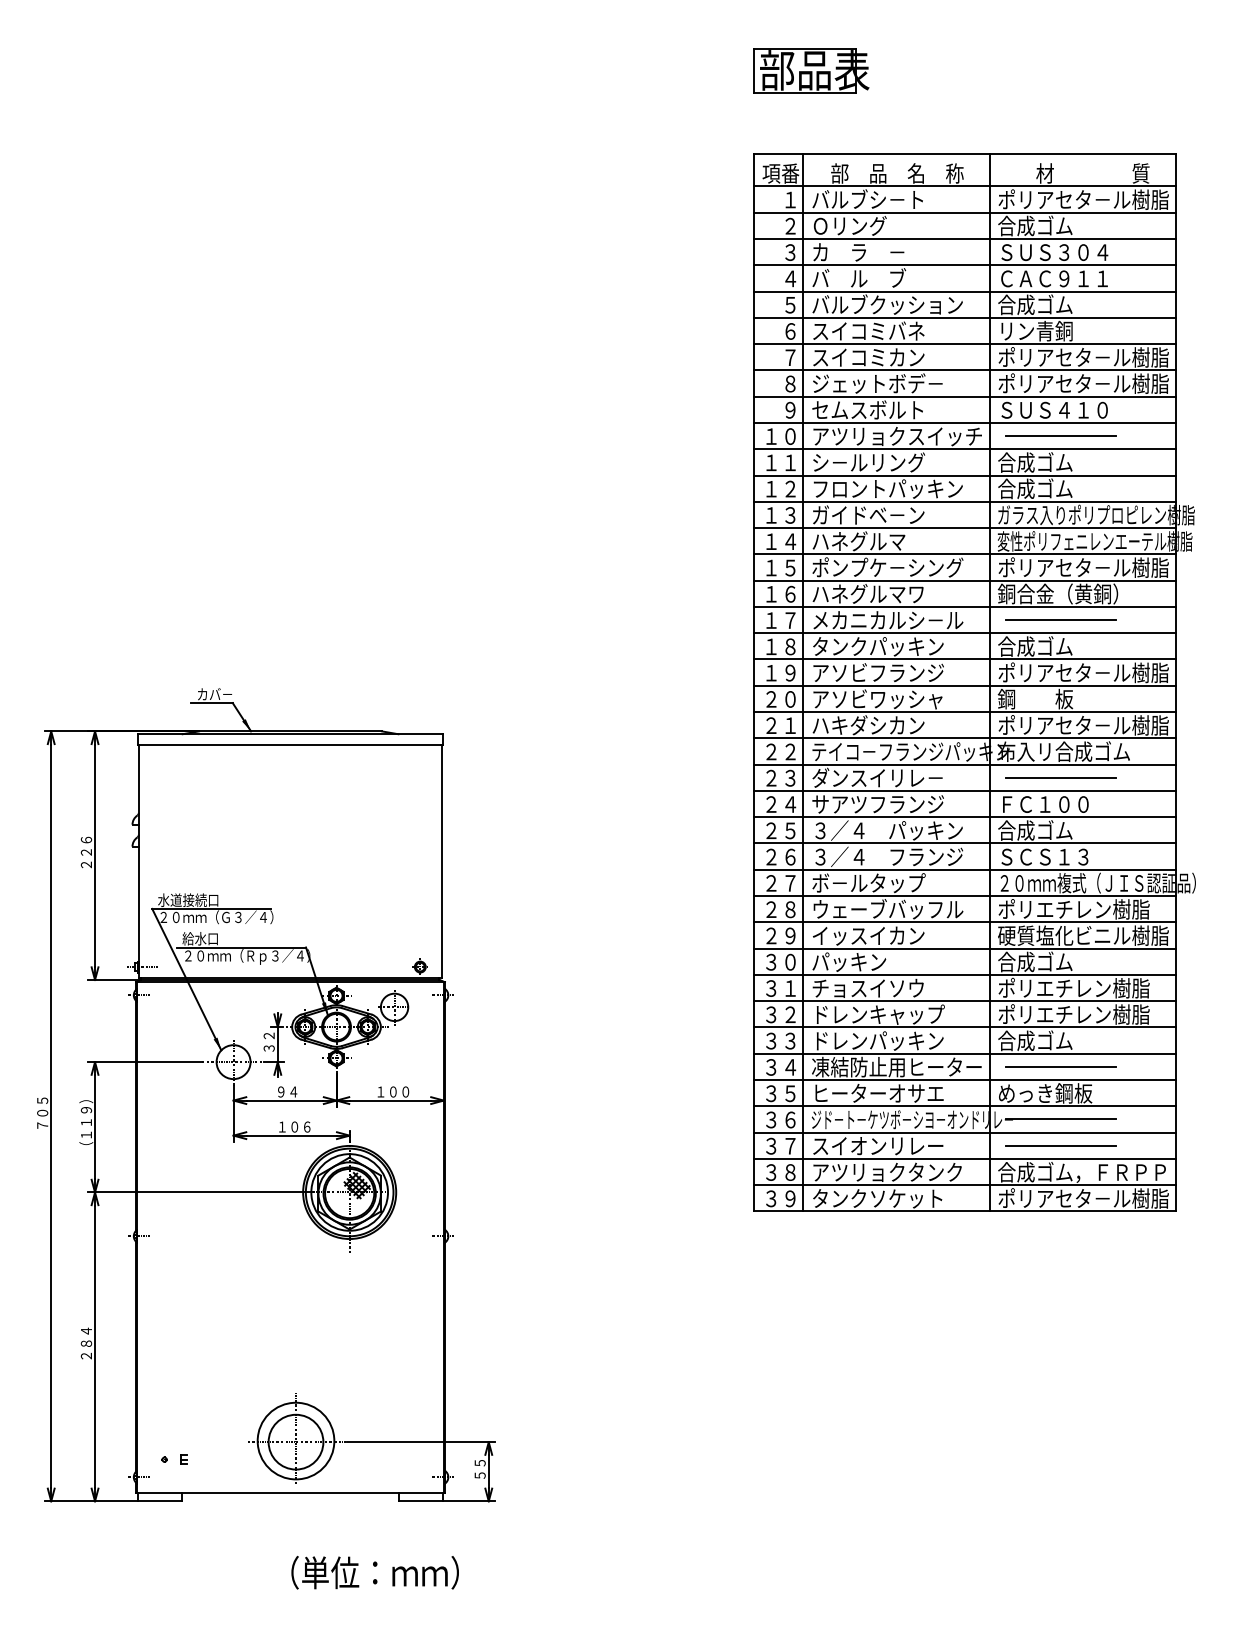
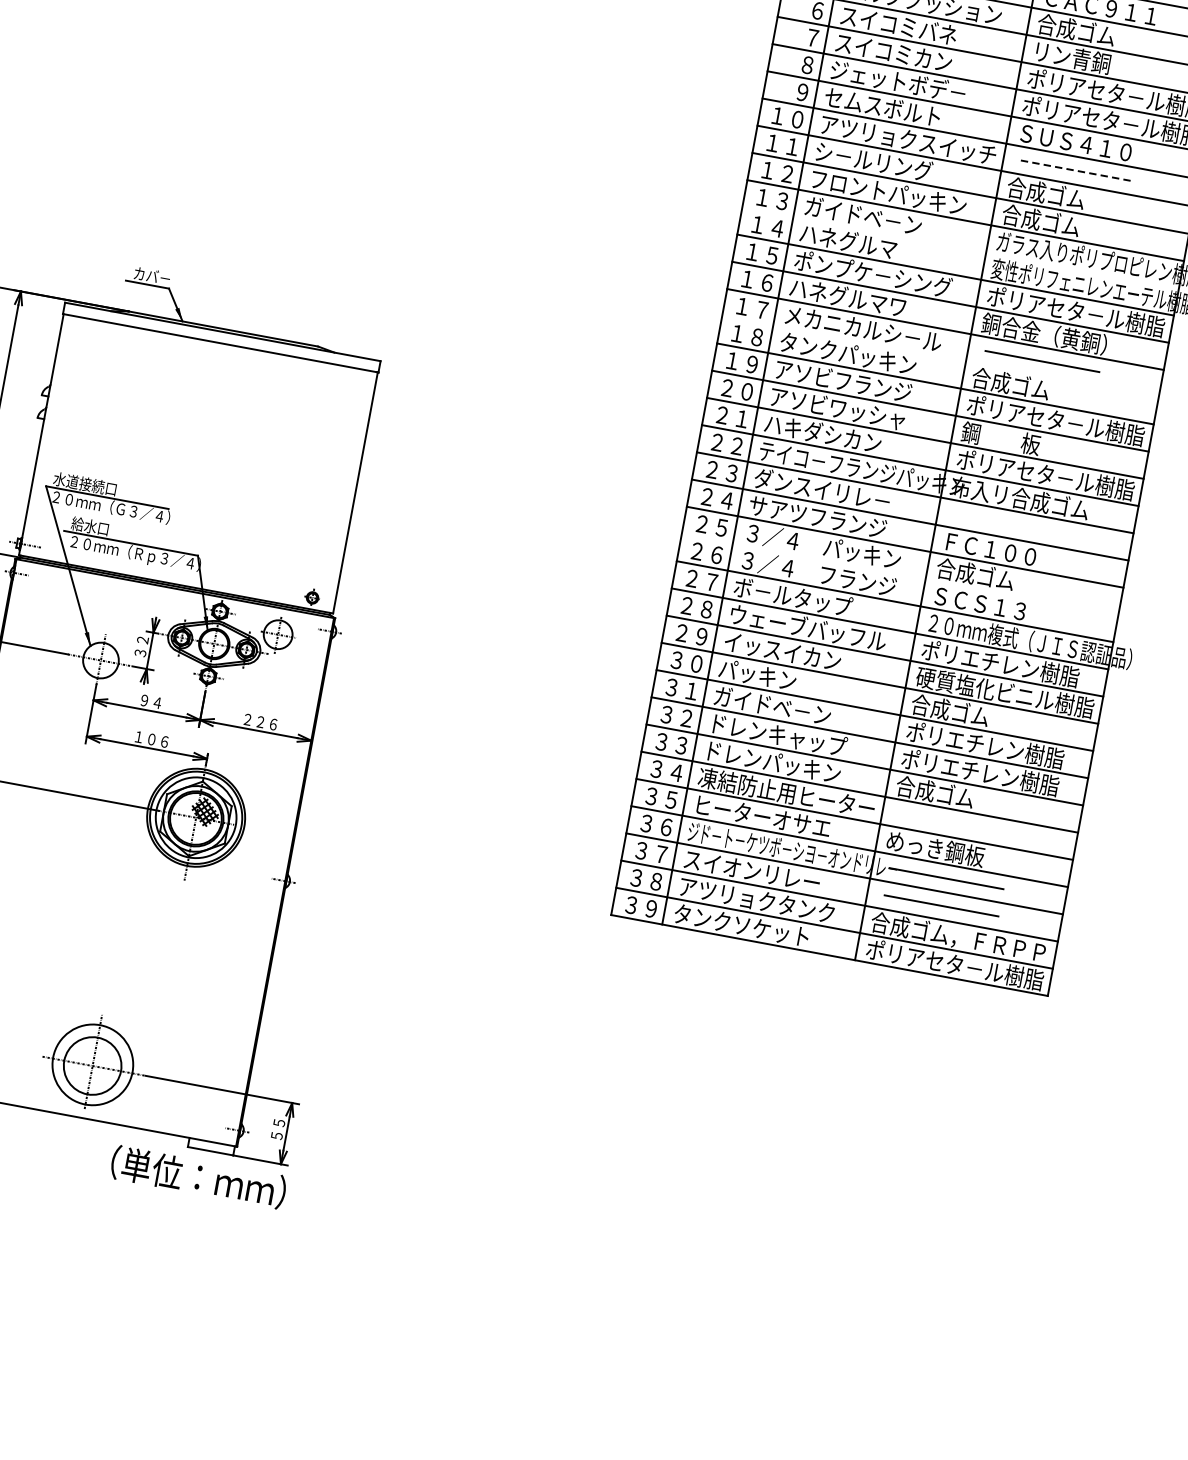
line: (1060, 436) -> (1077, 171), solid -> dashed
line: (964, 528) -> (960, 248), removed
line: (964, 633) -> (940, 356), removed
line: (1060, 777) -> (1011, 524), removed
line: (964, 843) -> (899, 574), removed
text: (868, 987) -> (772, 705), チョスイソウ -> ガイドベ－ン
line: (1060, 1066) -> (956, 823), removed
text: (393, 1091) -> (260, 721), １００ -> ２２６
text: (374, 1572) -> (197, 1176), moved

